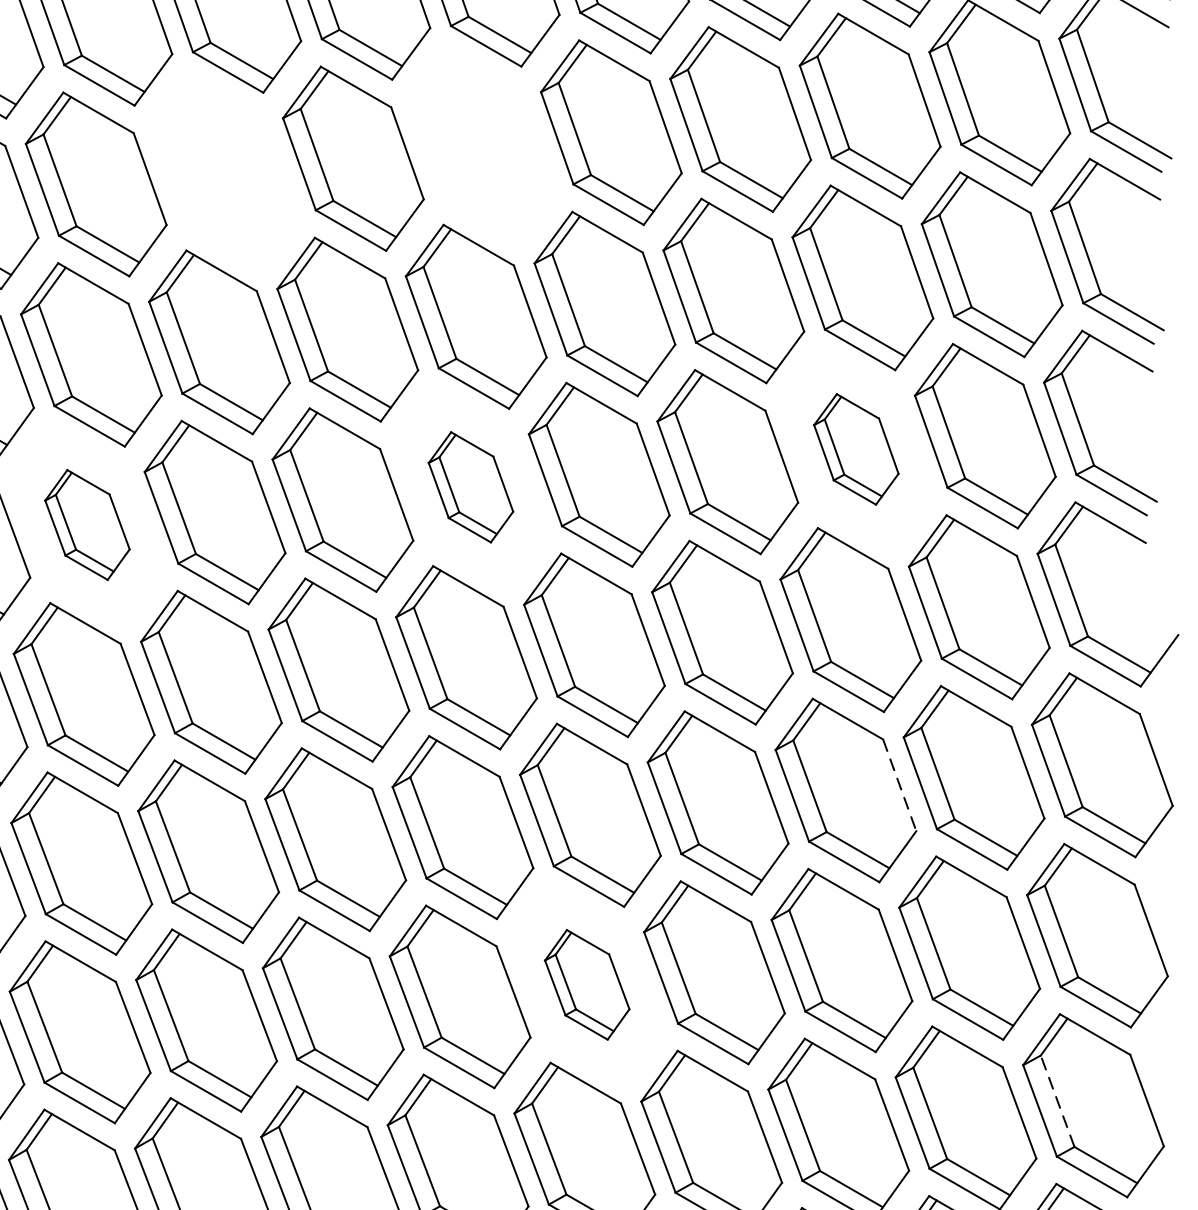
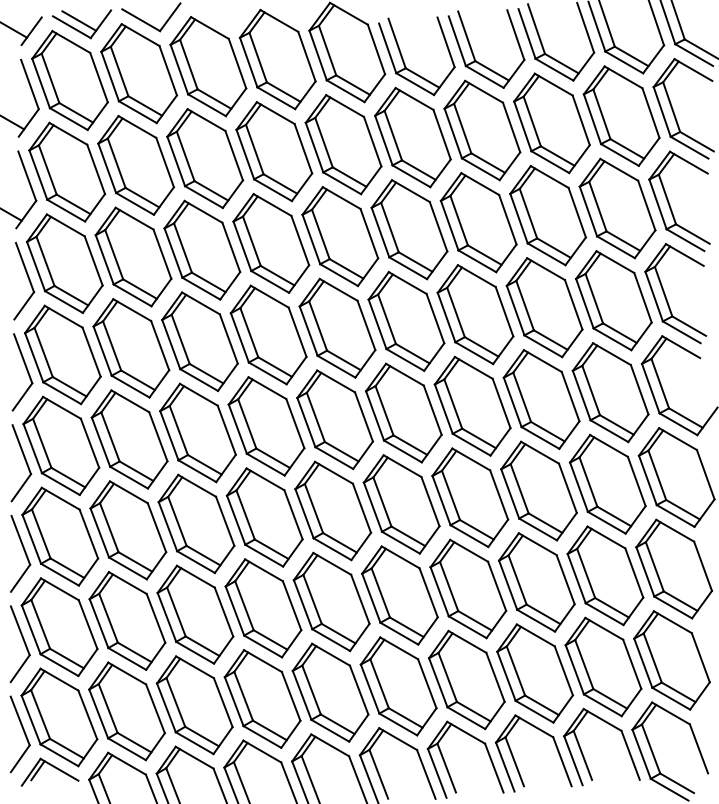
part: (482, 145) -> (343, 144), added
part: (225, 171) -> (205, 158), added
part: (856, 448) -> (544, 307), size x1.67
part: (470, 486) -> (337, 327), size x1.67
part: (87, 525) -> (131, 348), size x1.67
line: (900, 785) -> (568, 488), dashed -> solid
part: (586, 984) -> (399, 595), size x1.67
line: (1057, 1100) -> (652, 657), dashed -> solid

